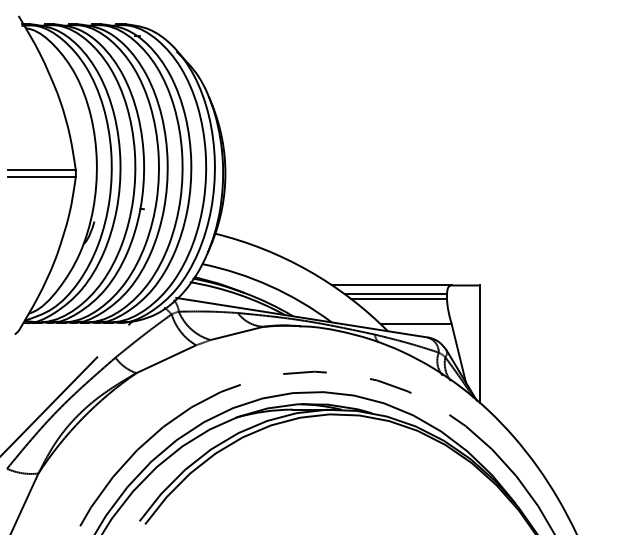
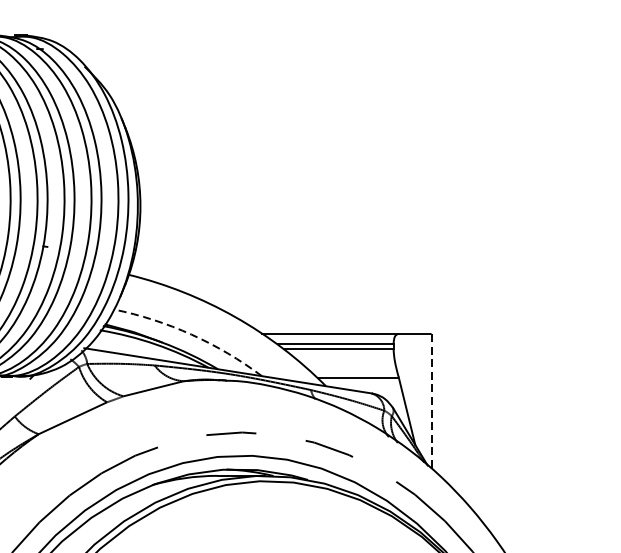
arc: (270, 286) -> (191, 335), solid -> dashed
line: (480, 344) -> (431, 401), solid -> dashed

